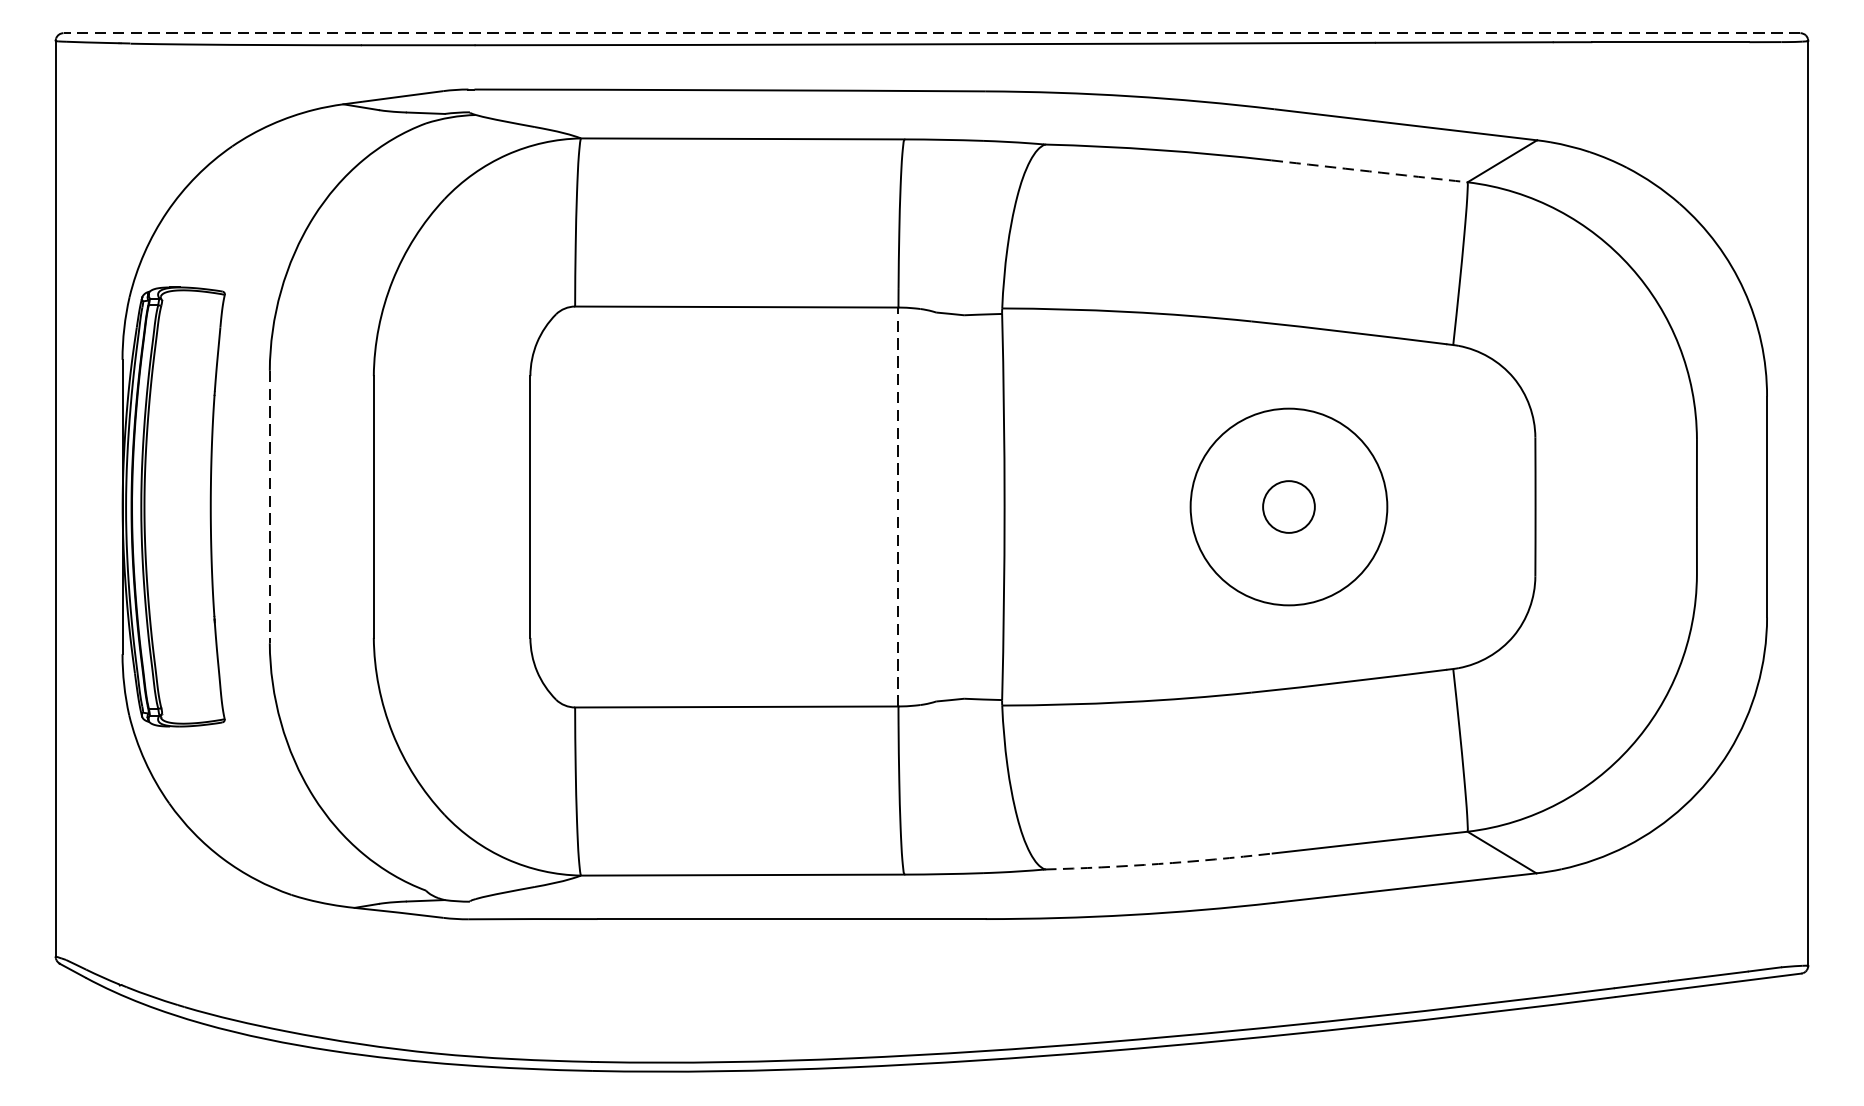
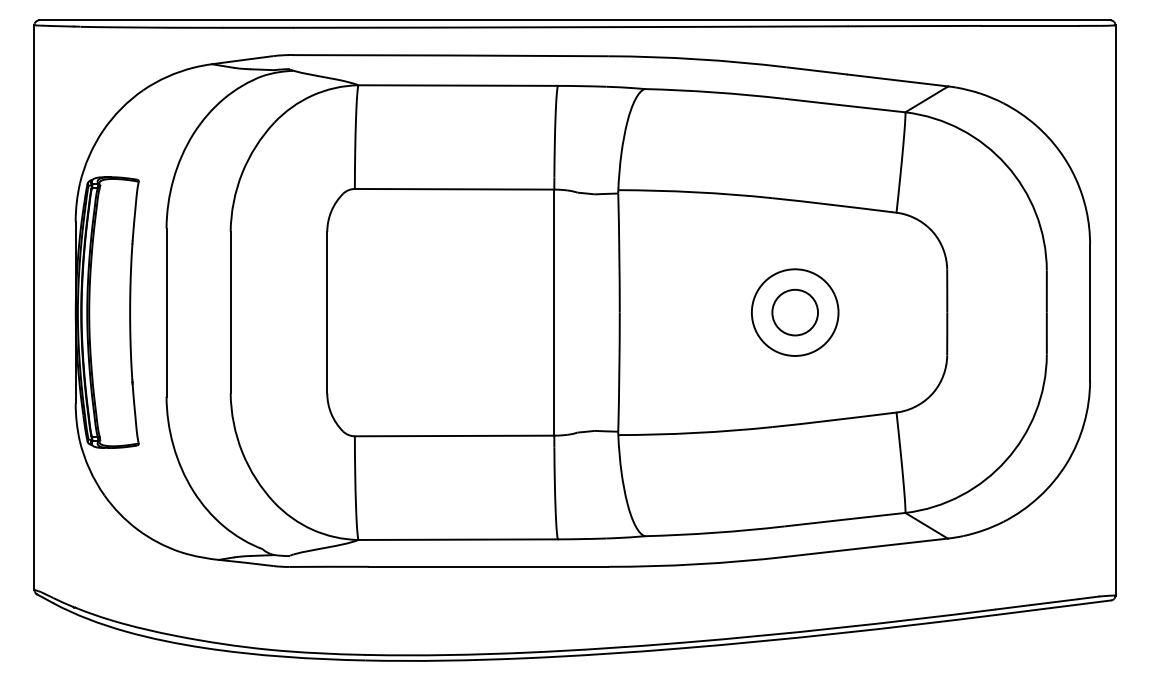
line: (931, 33) -> (574, 20), dashed -> solid
arc: (1368, 171) -> (844, 105), dashed -> solid
line: (898, 506) -> (554, 312), dashed -> solid
circle: (1287, 506) -> (794, 312), size x0.71
circle: (1289, 506) -> (795, 312), size x1.43
line: (269, 508) -> (166, 313), dashed -> solid
arc: (1158, 863) -> (714, 532), dashed -> solid

